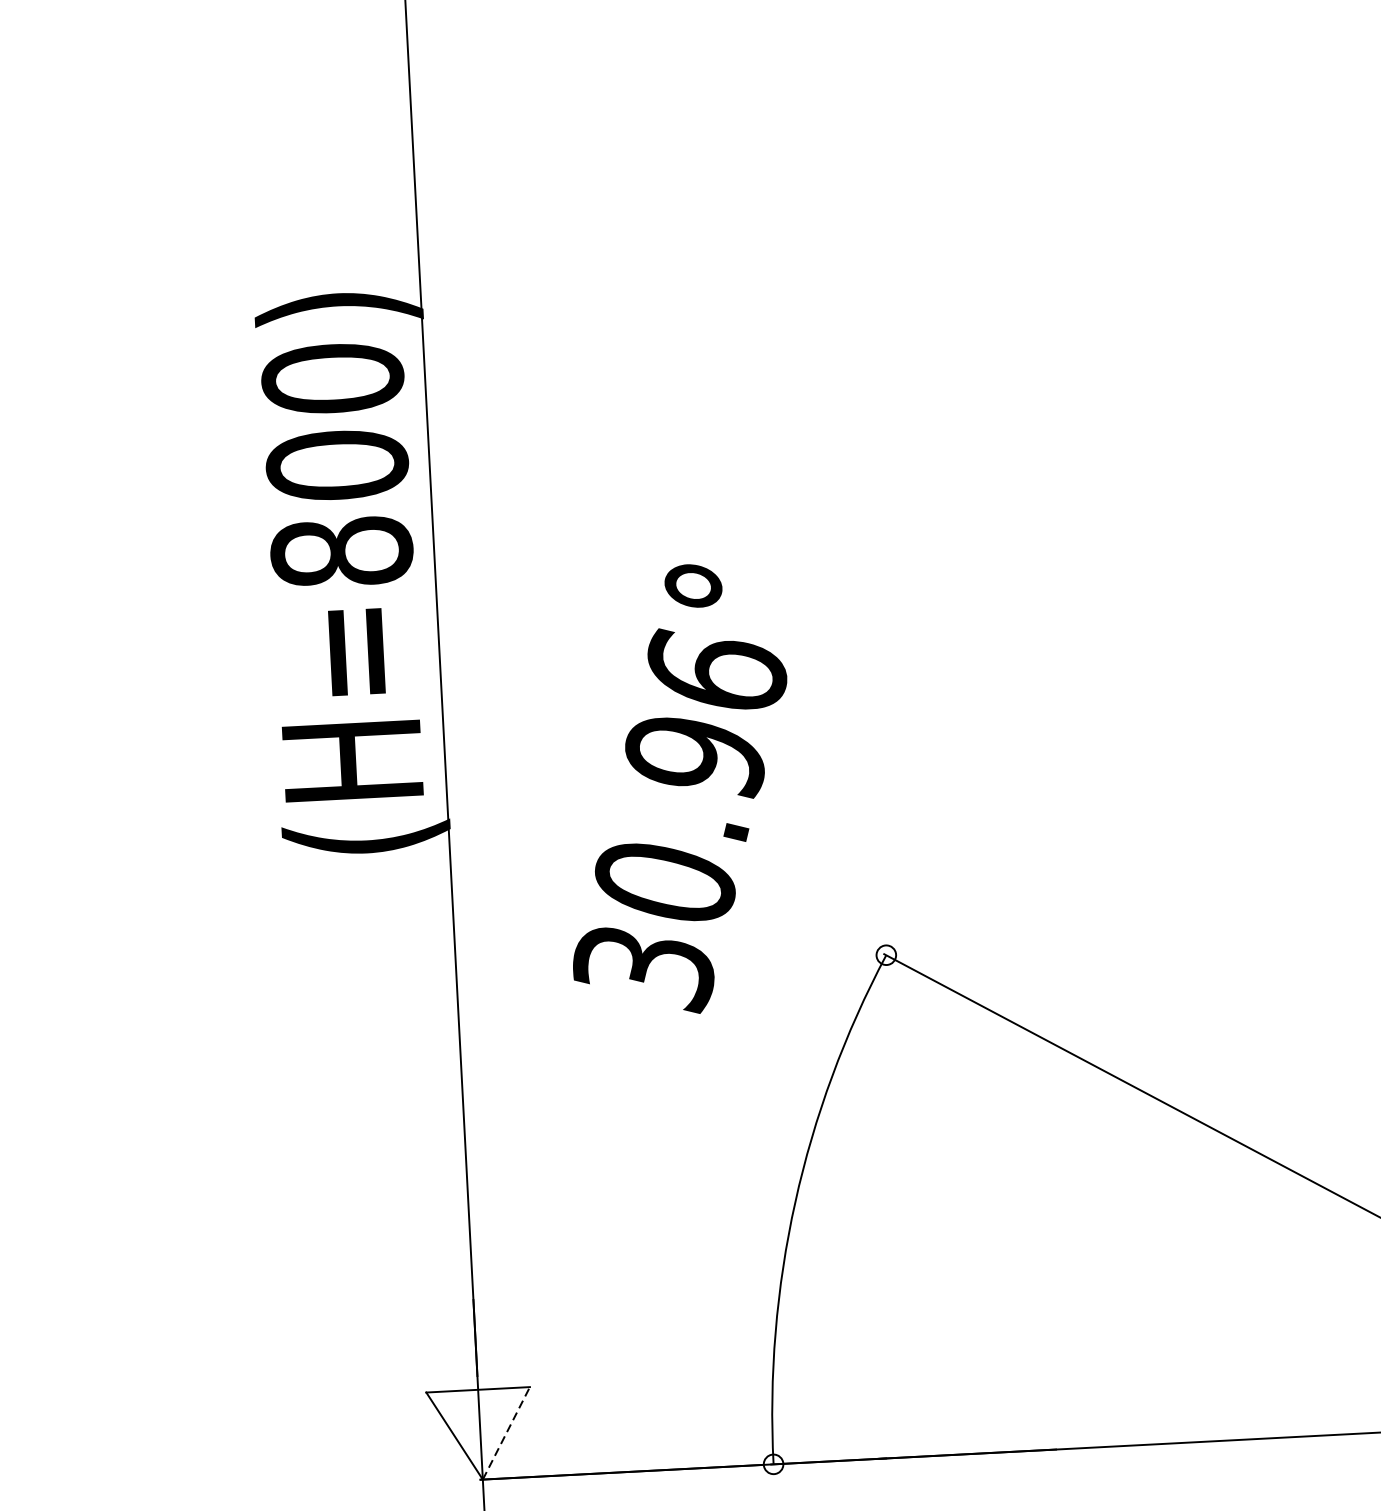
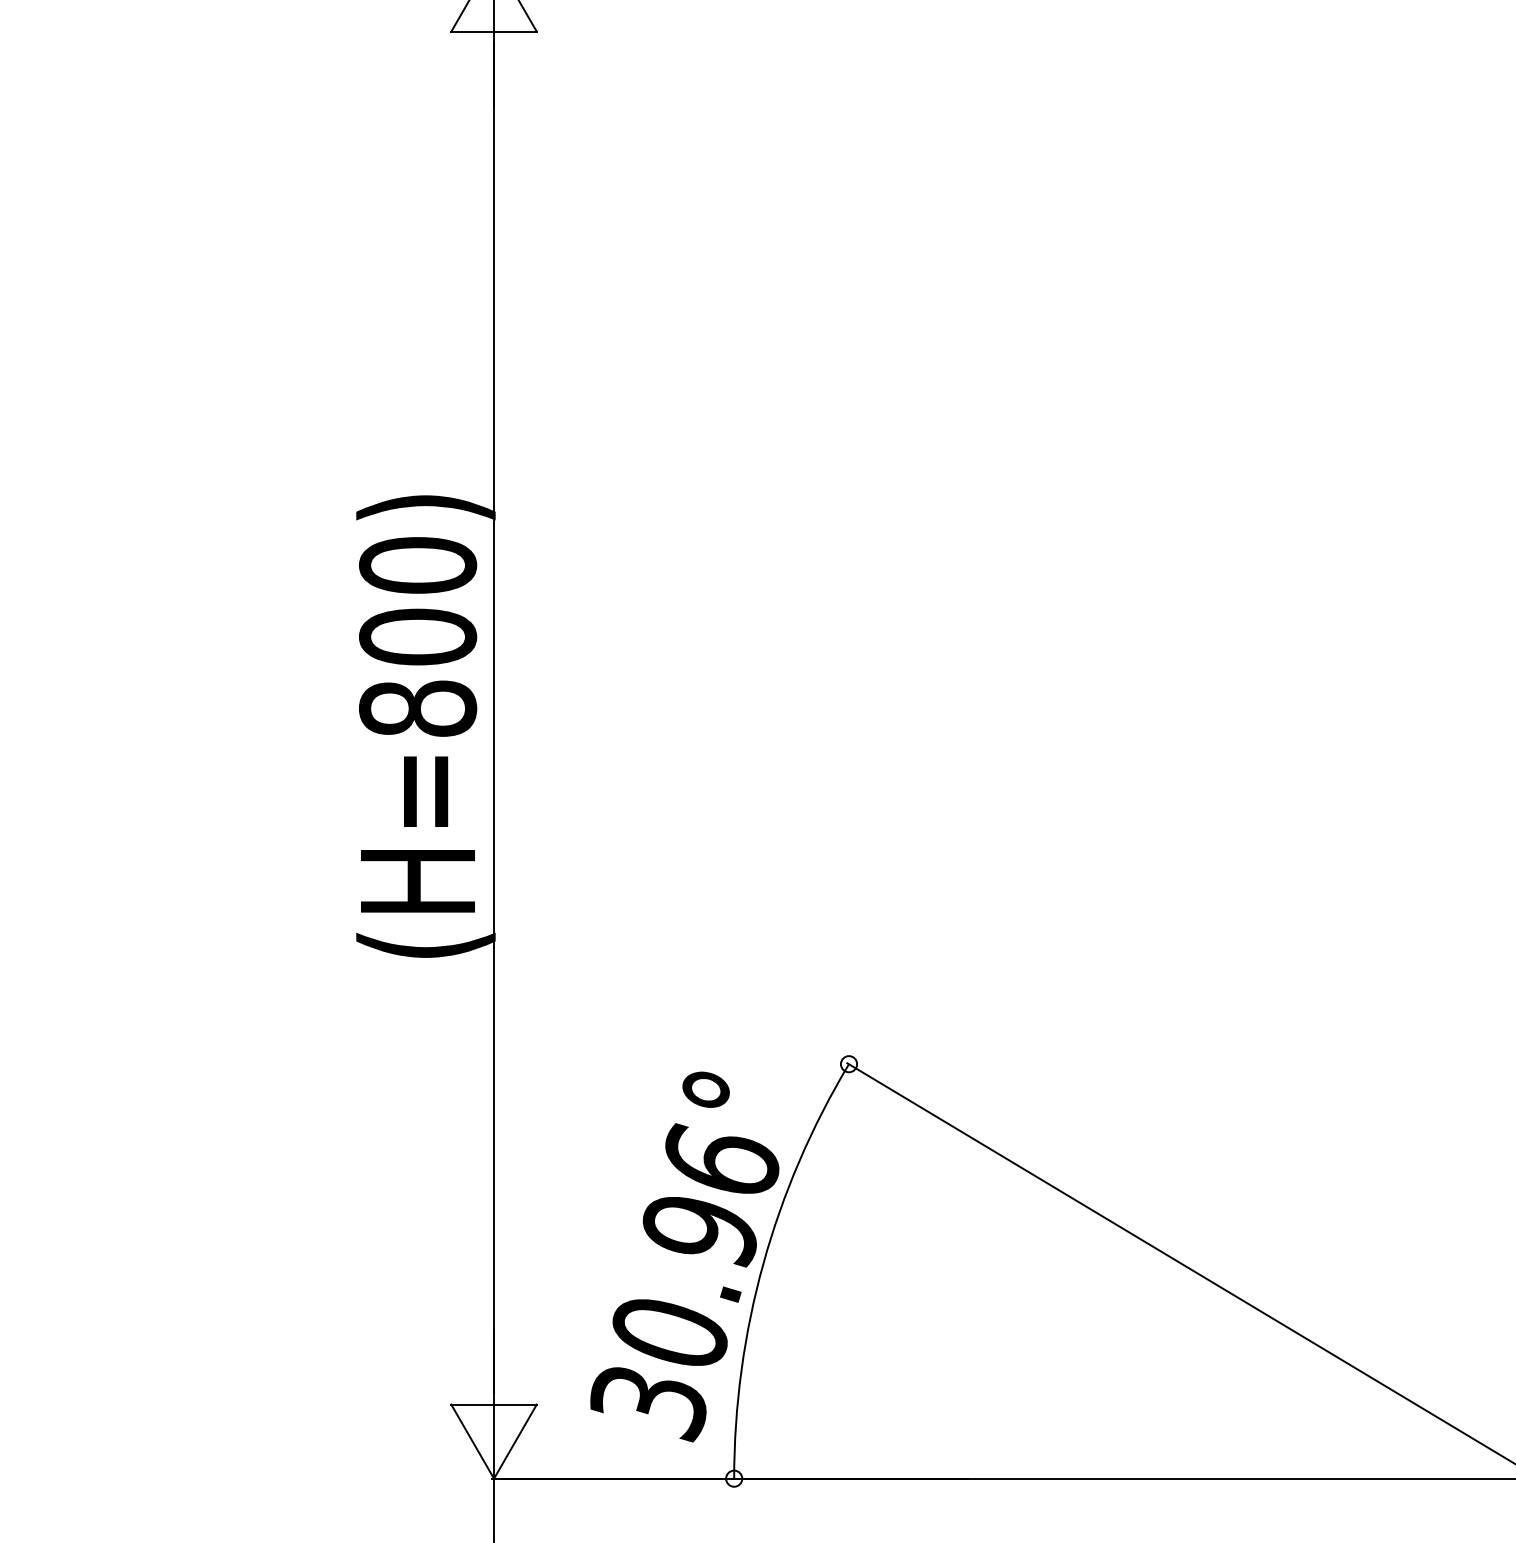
text: (677, 789) -> (684, 1256), moved
line: (506, 1433) -> (515, 1441), dashed -> solid

